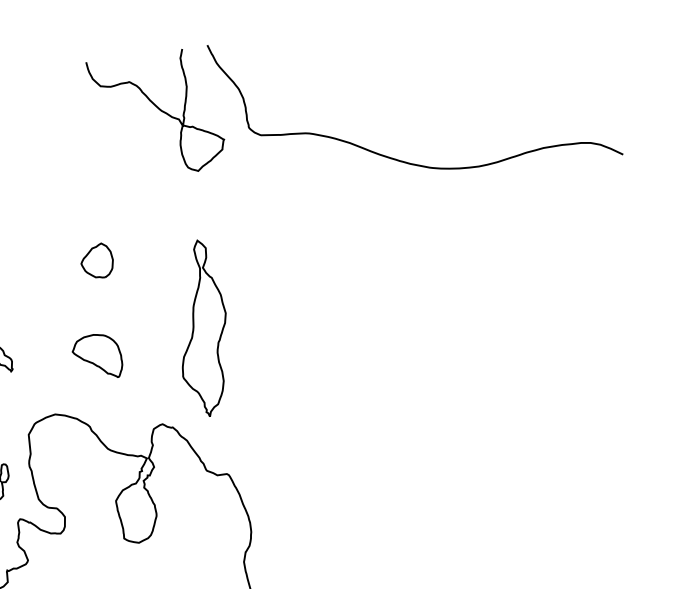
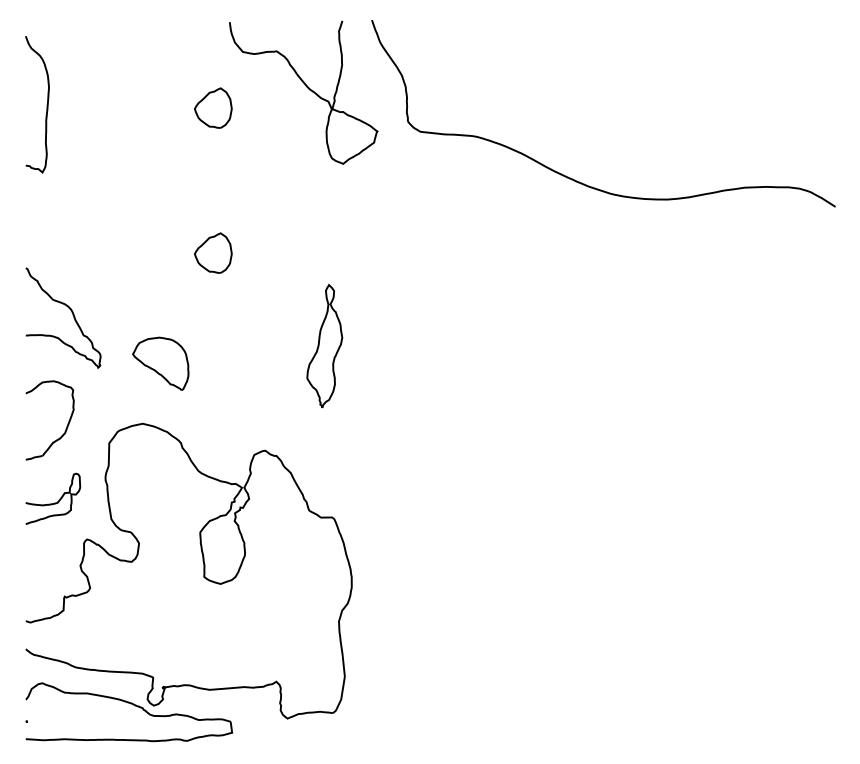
part: (81, 136) -> (213, 107), added
part: (202, 328) -> (324, 346), size x0.6
part: (97, 356) -> (160, 363), moved

